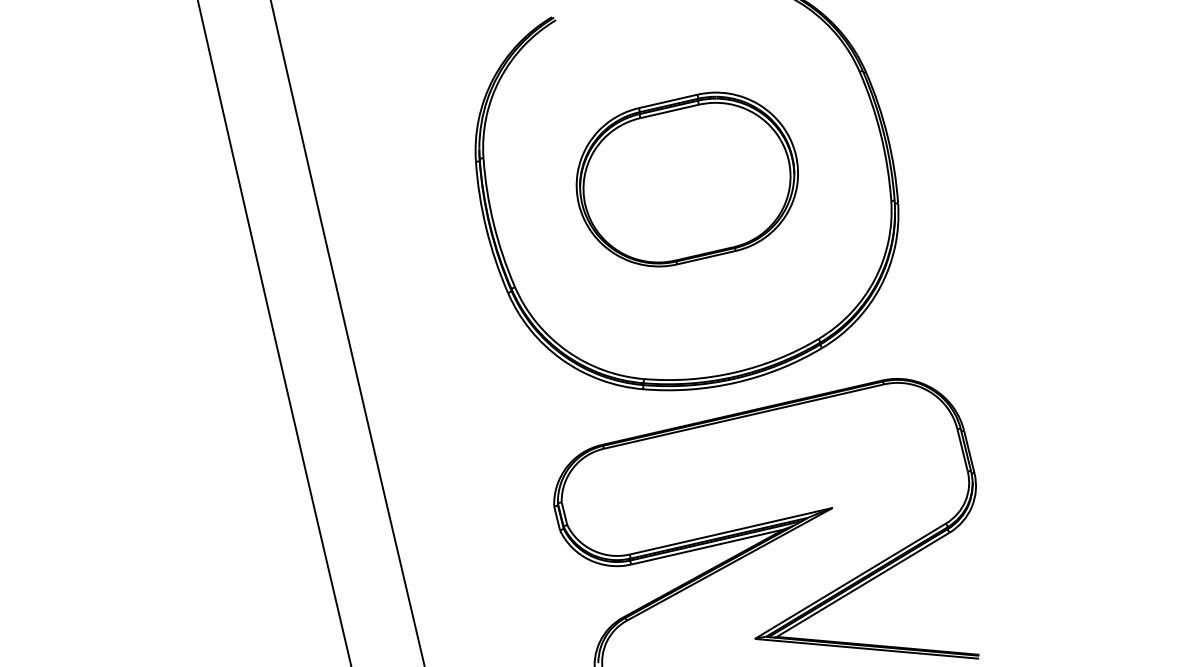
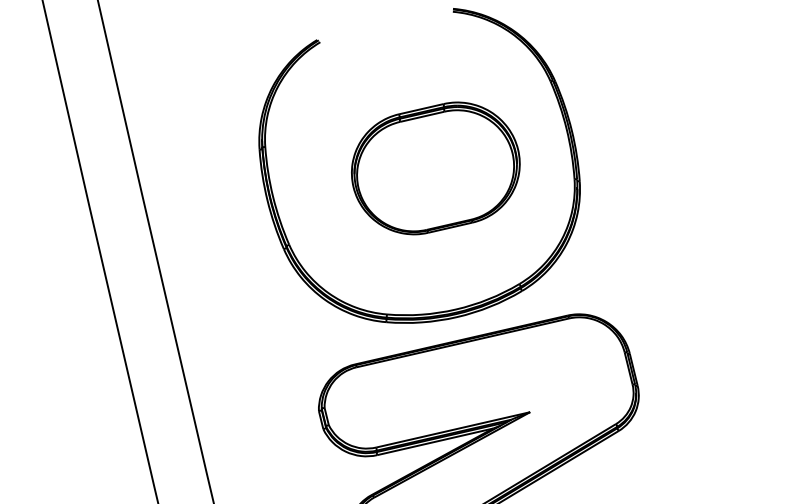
part: (686, 179) -> (435, 168), moved

